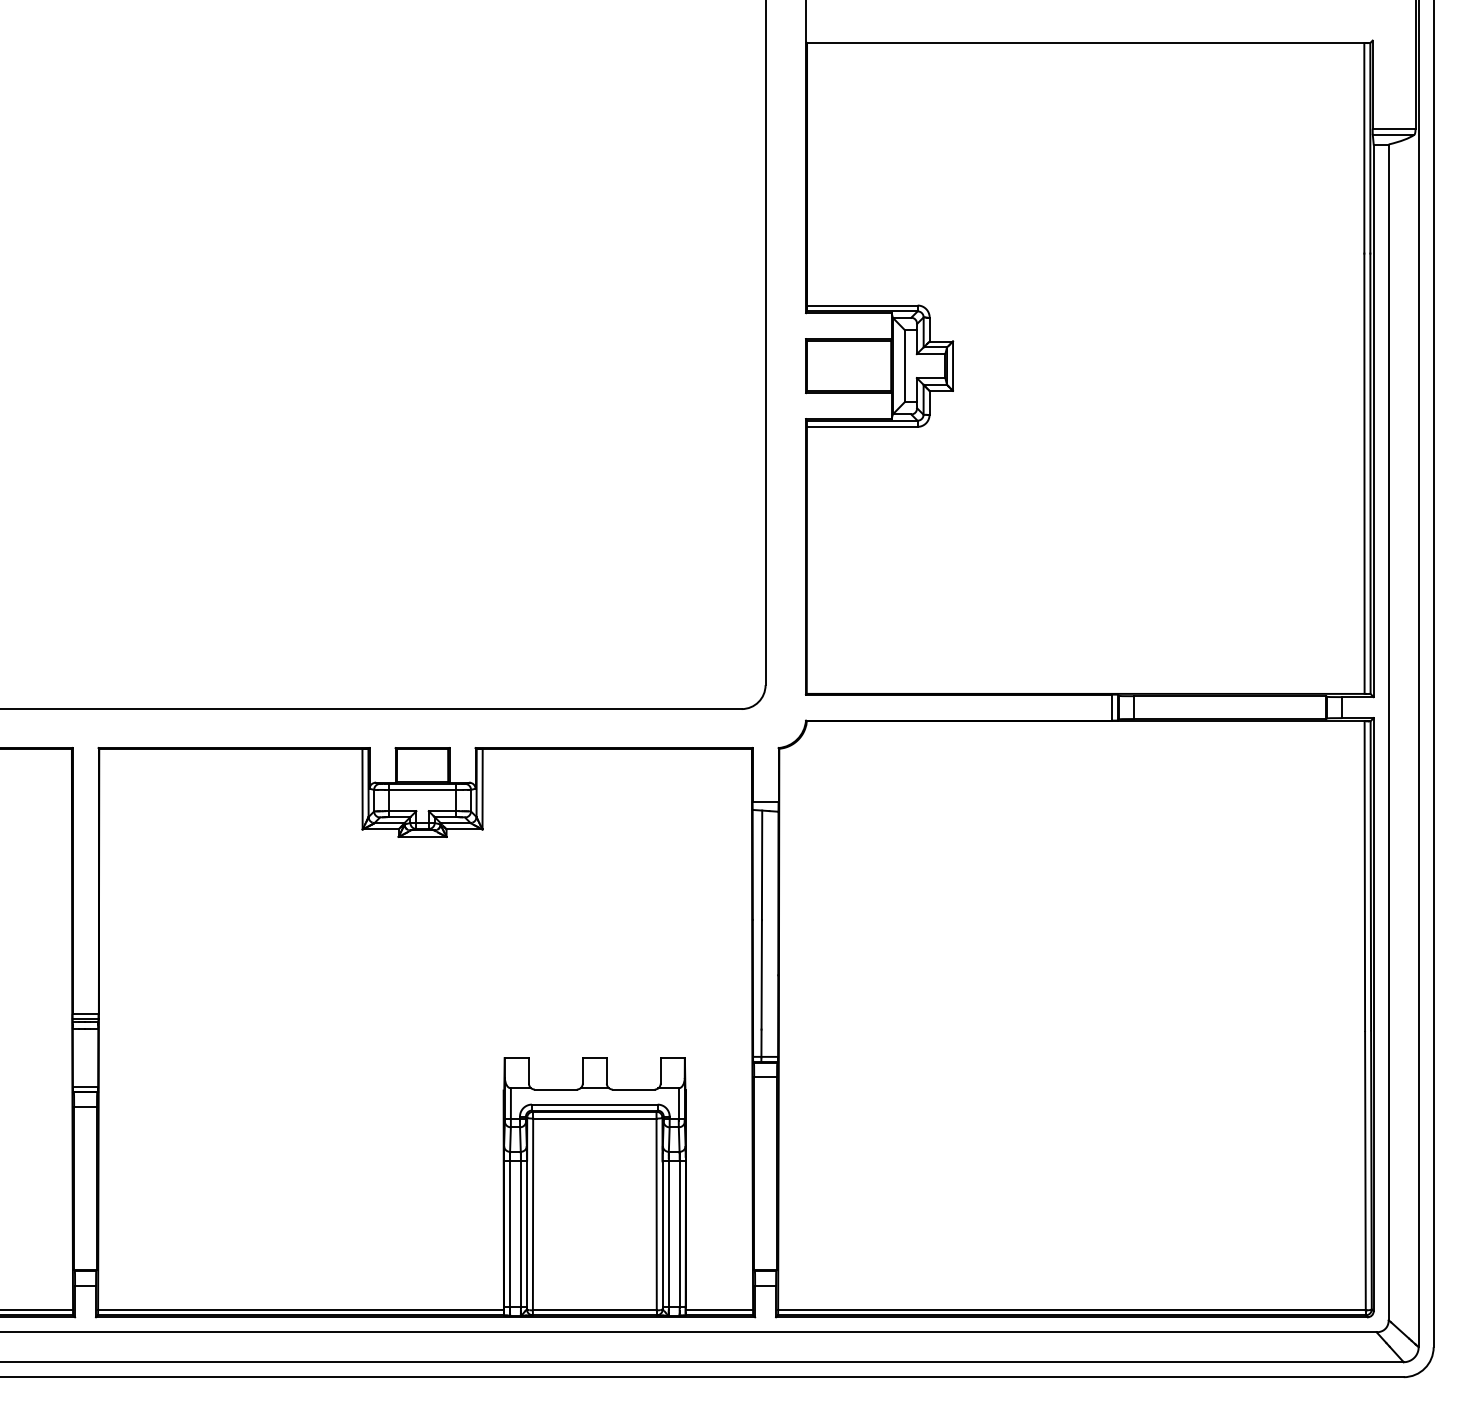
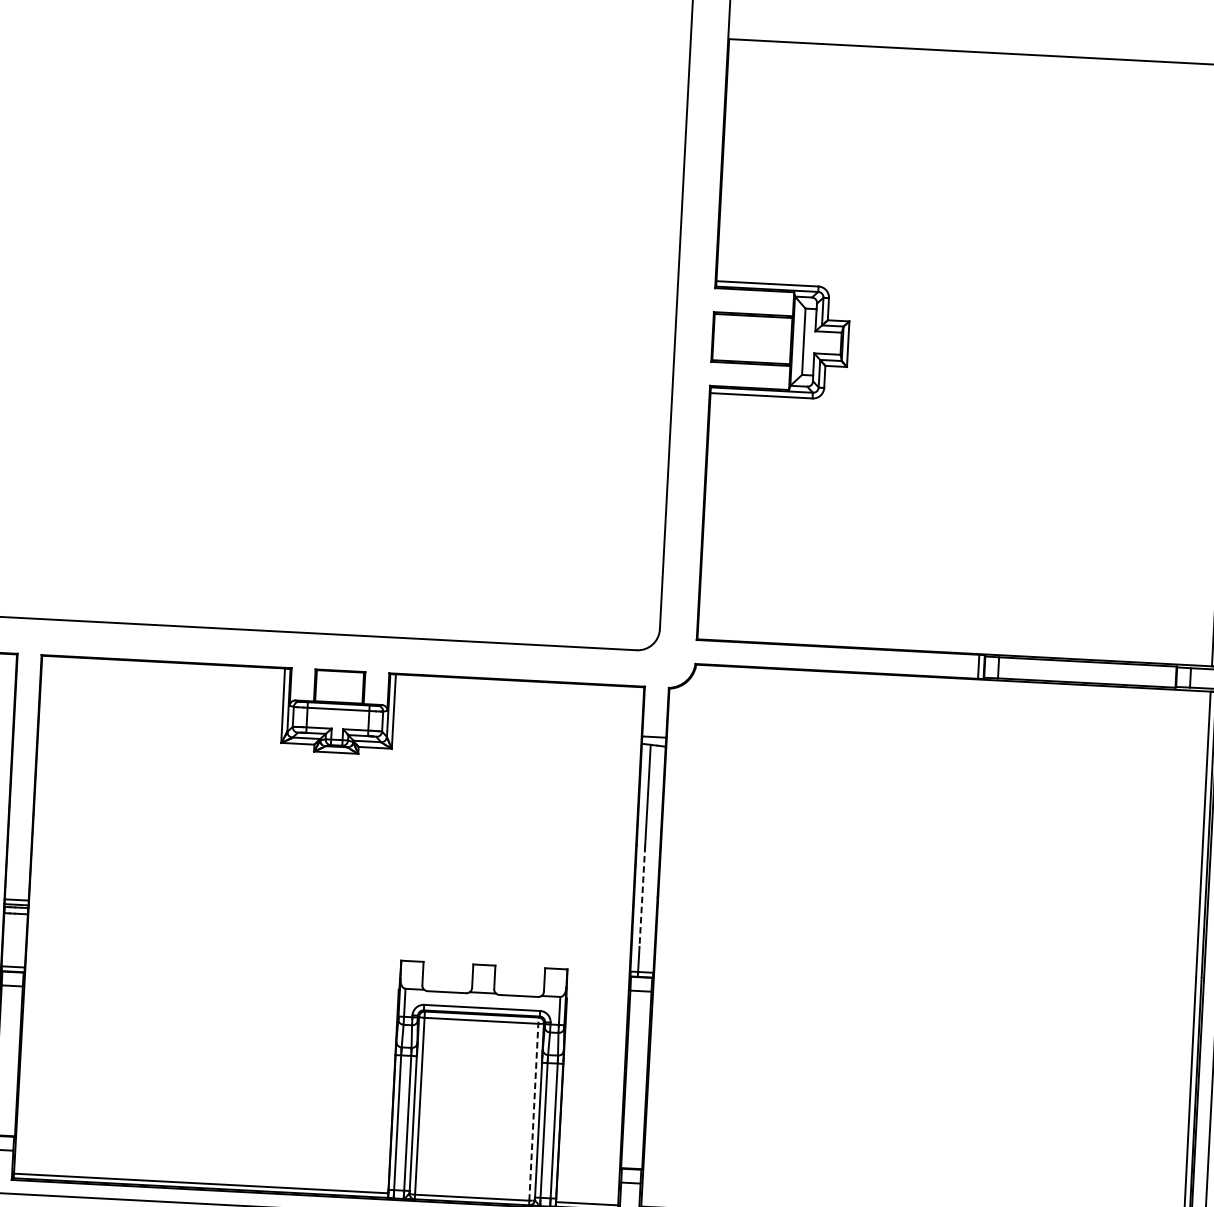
line: (761, 974) -> (642, 895), solid -> dashed
line: (656, 1210) -> (533, 1108), solid -> dashed

